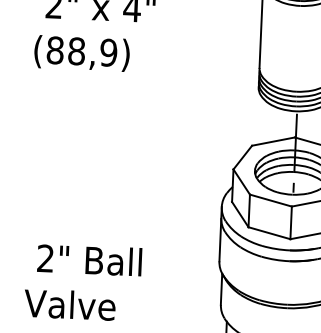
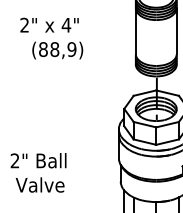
text: (81, 53) -> (57, 50), moved
text: (89, 259) -> (38, 160), moved

